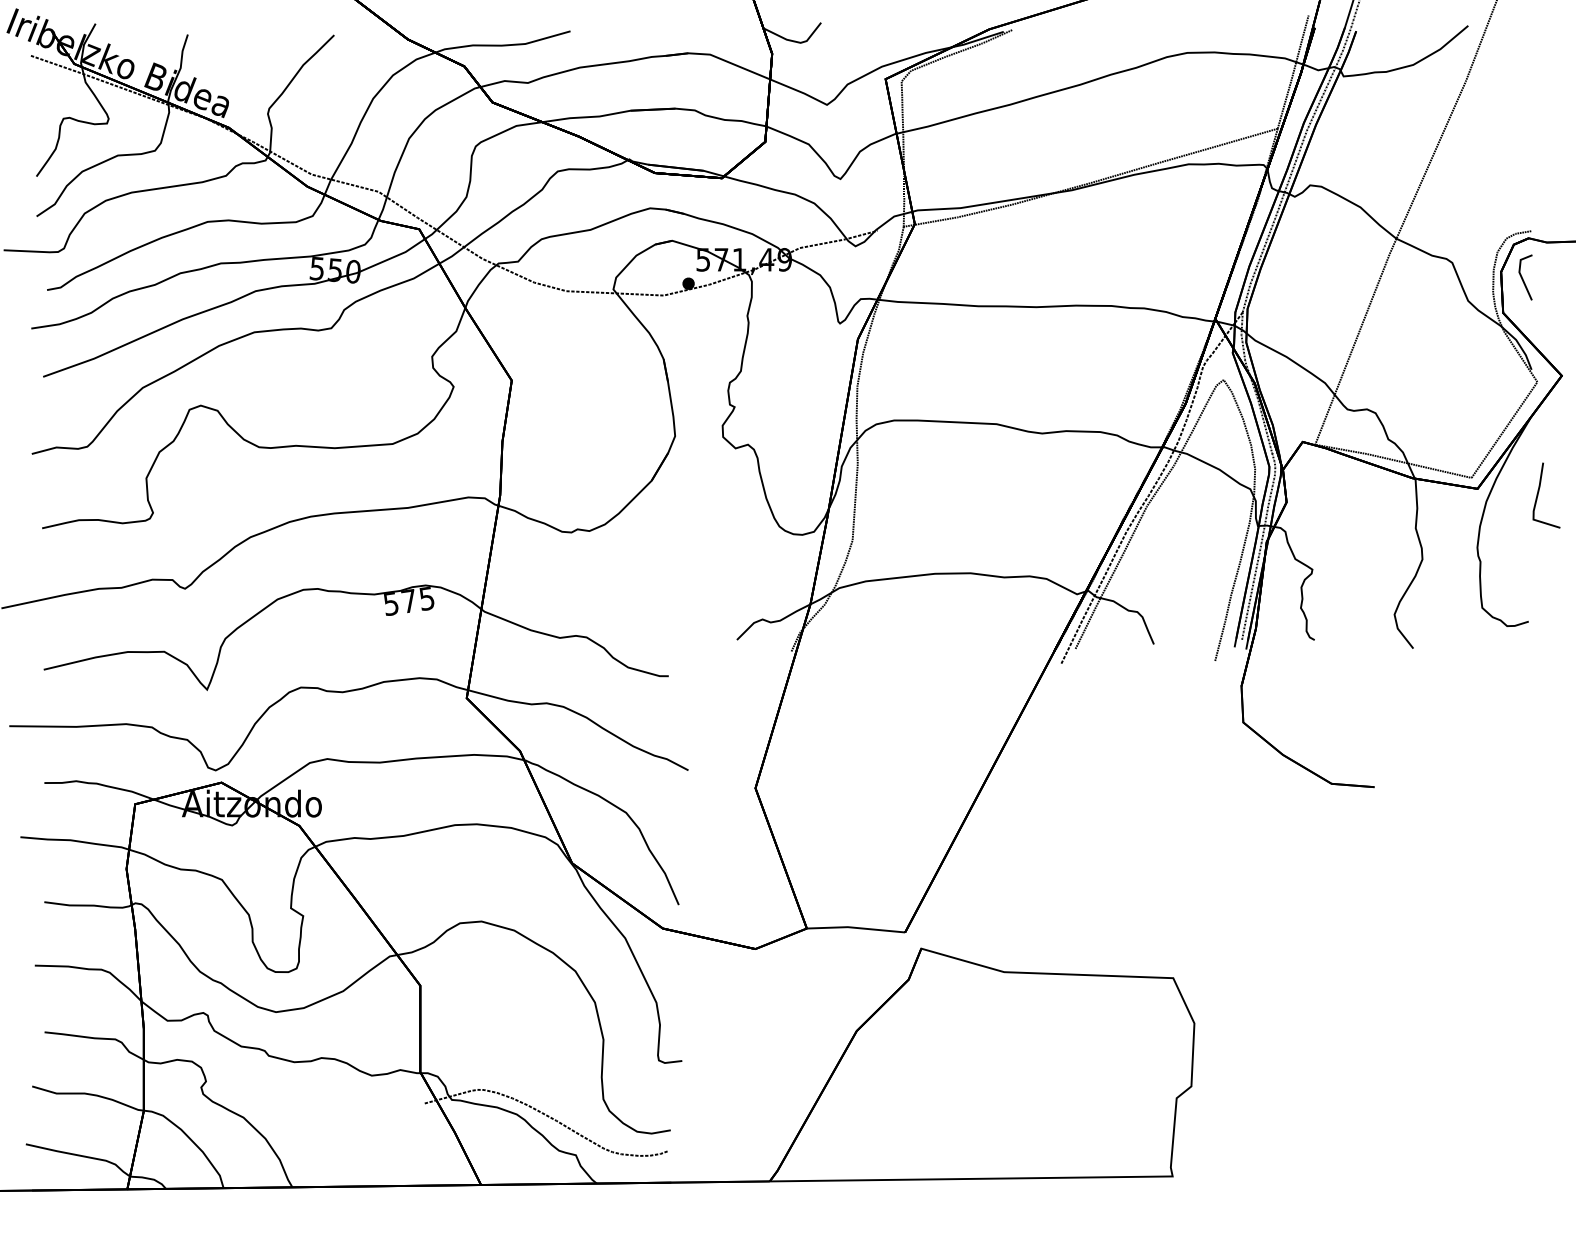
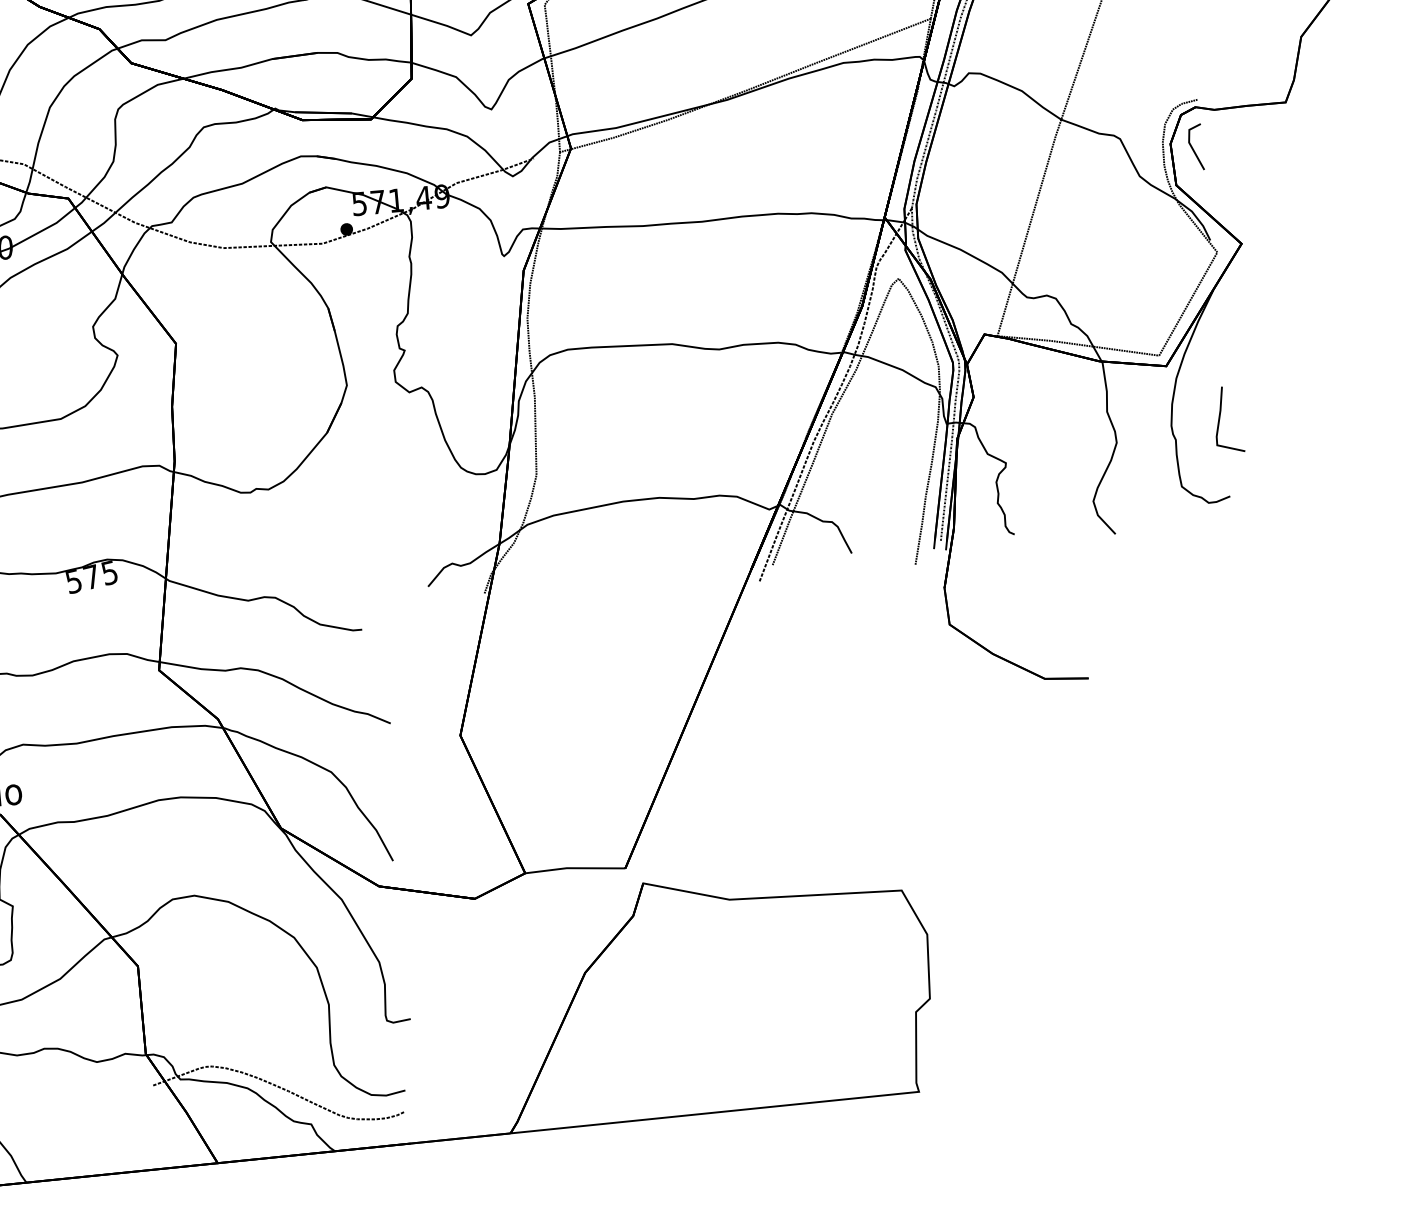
line: (1538, 495) -> (1220, 420), moved

